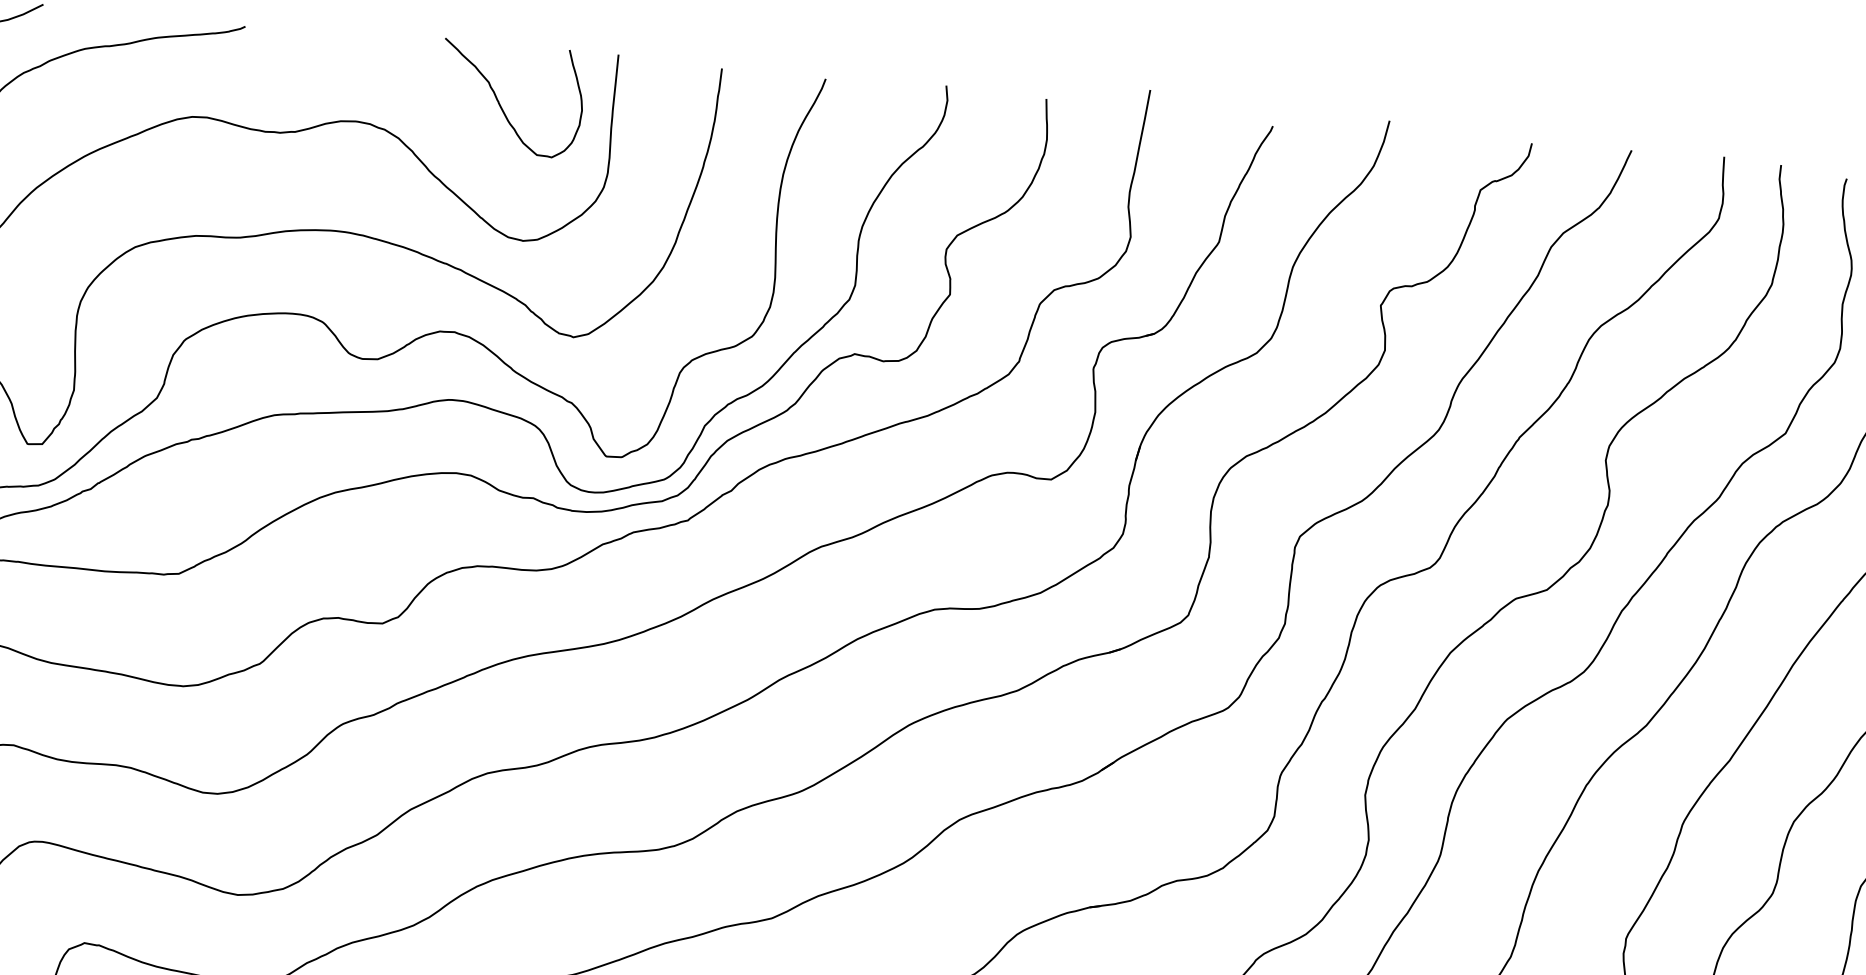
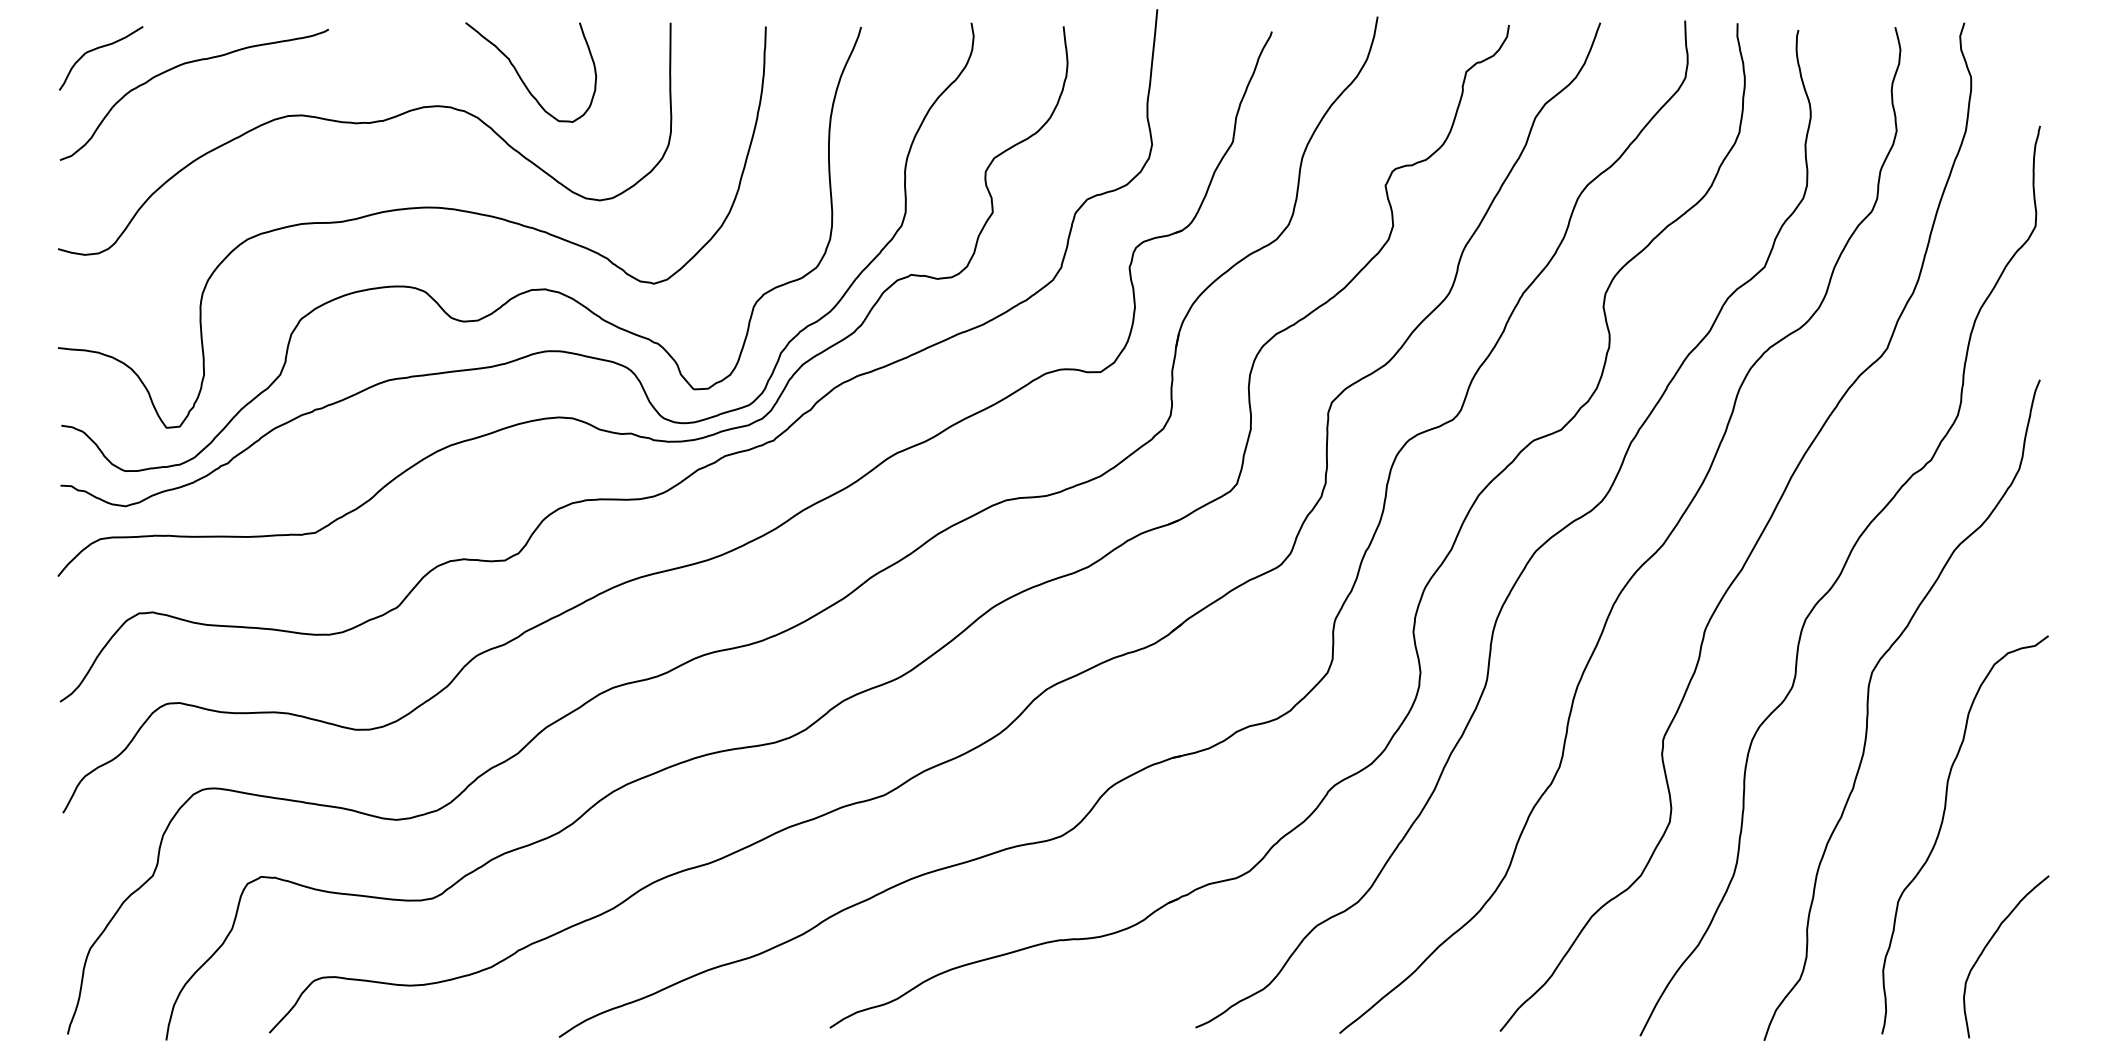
curve: (500, 103) -> (521, 77), moved

